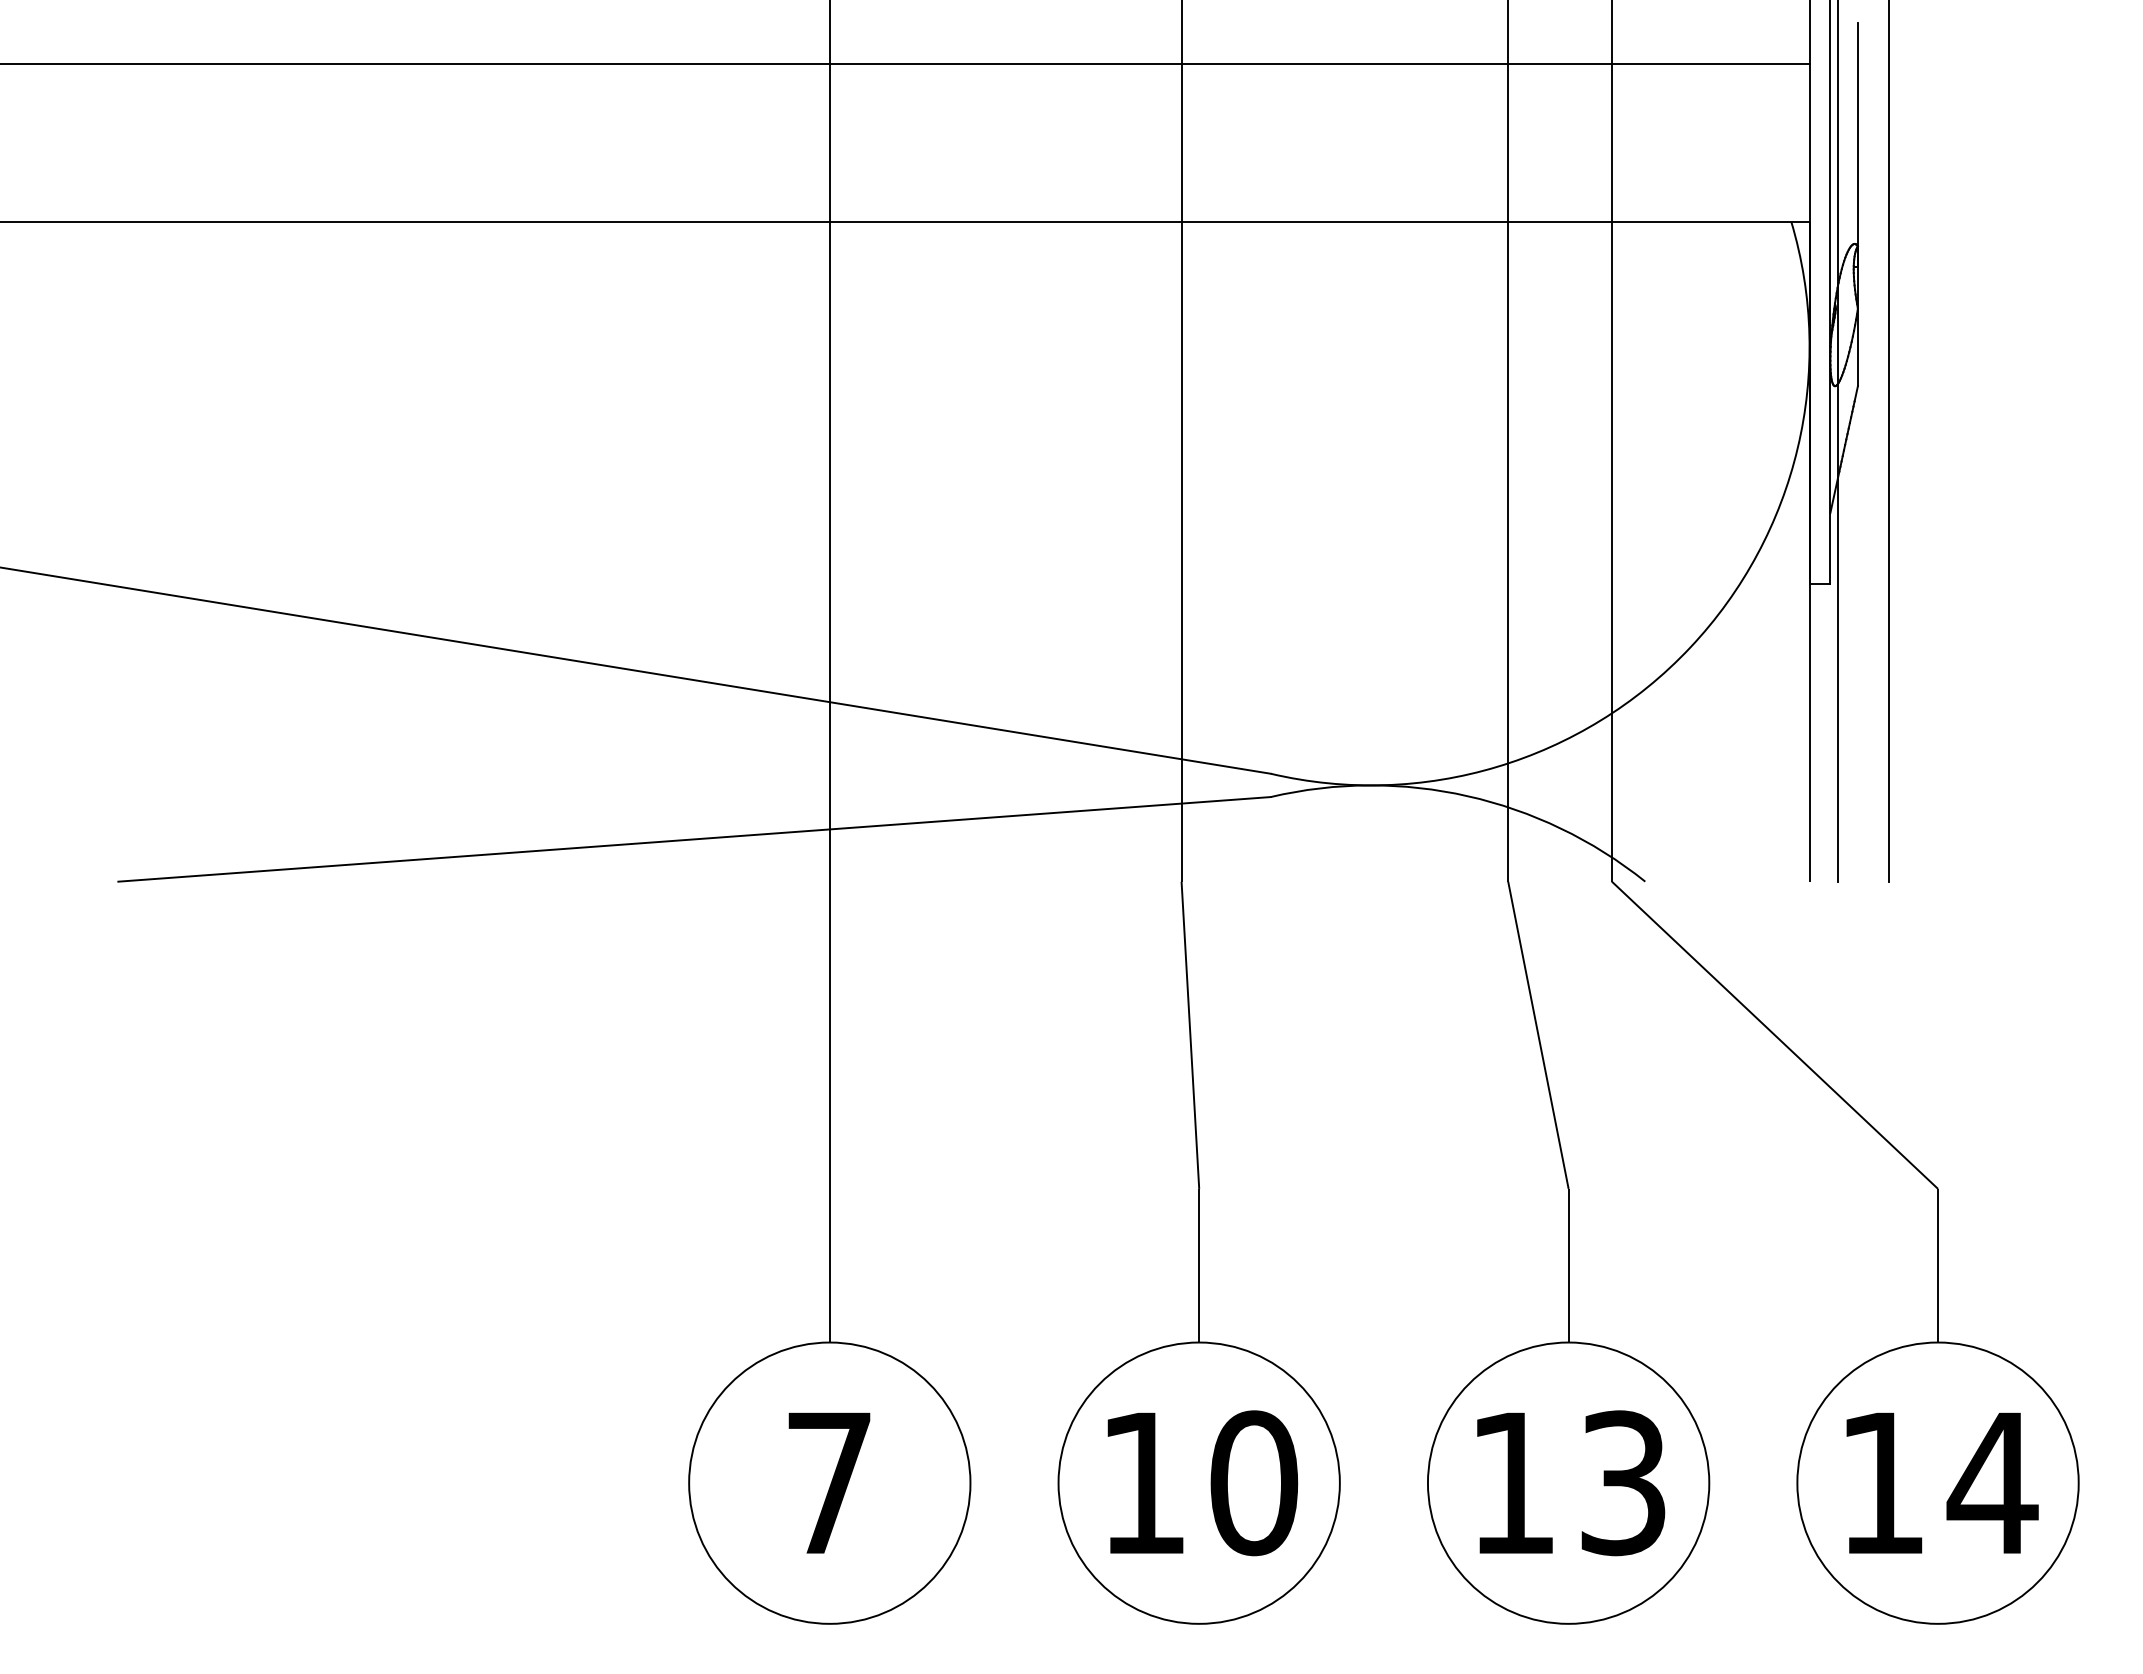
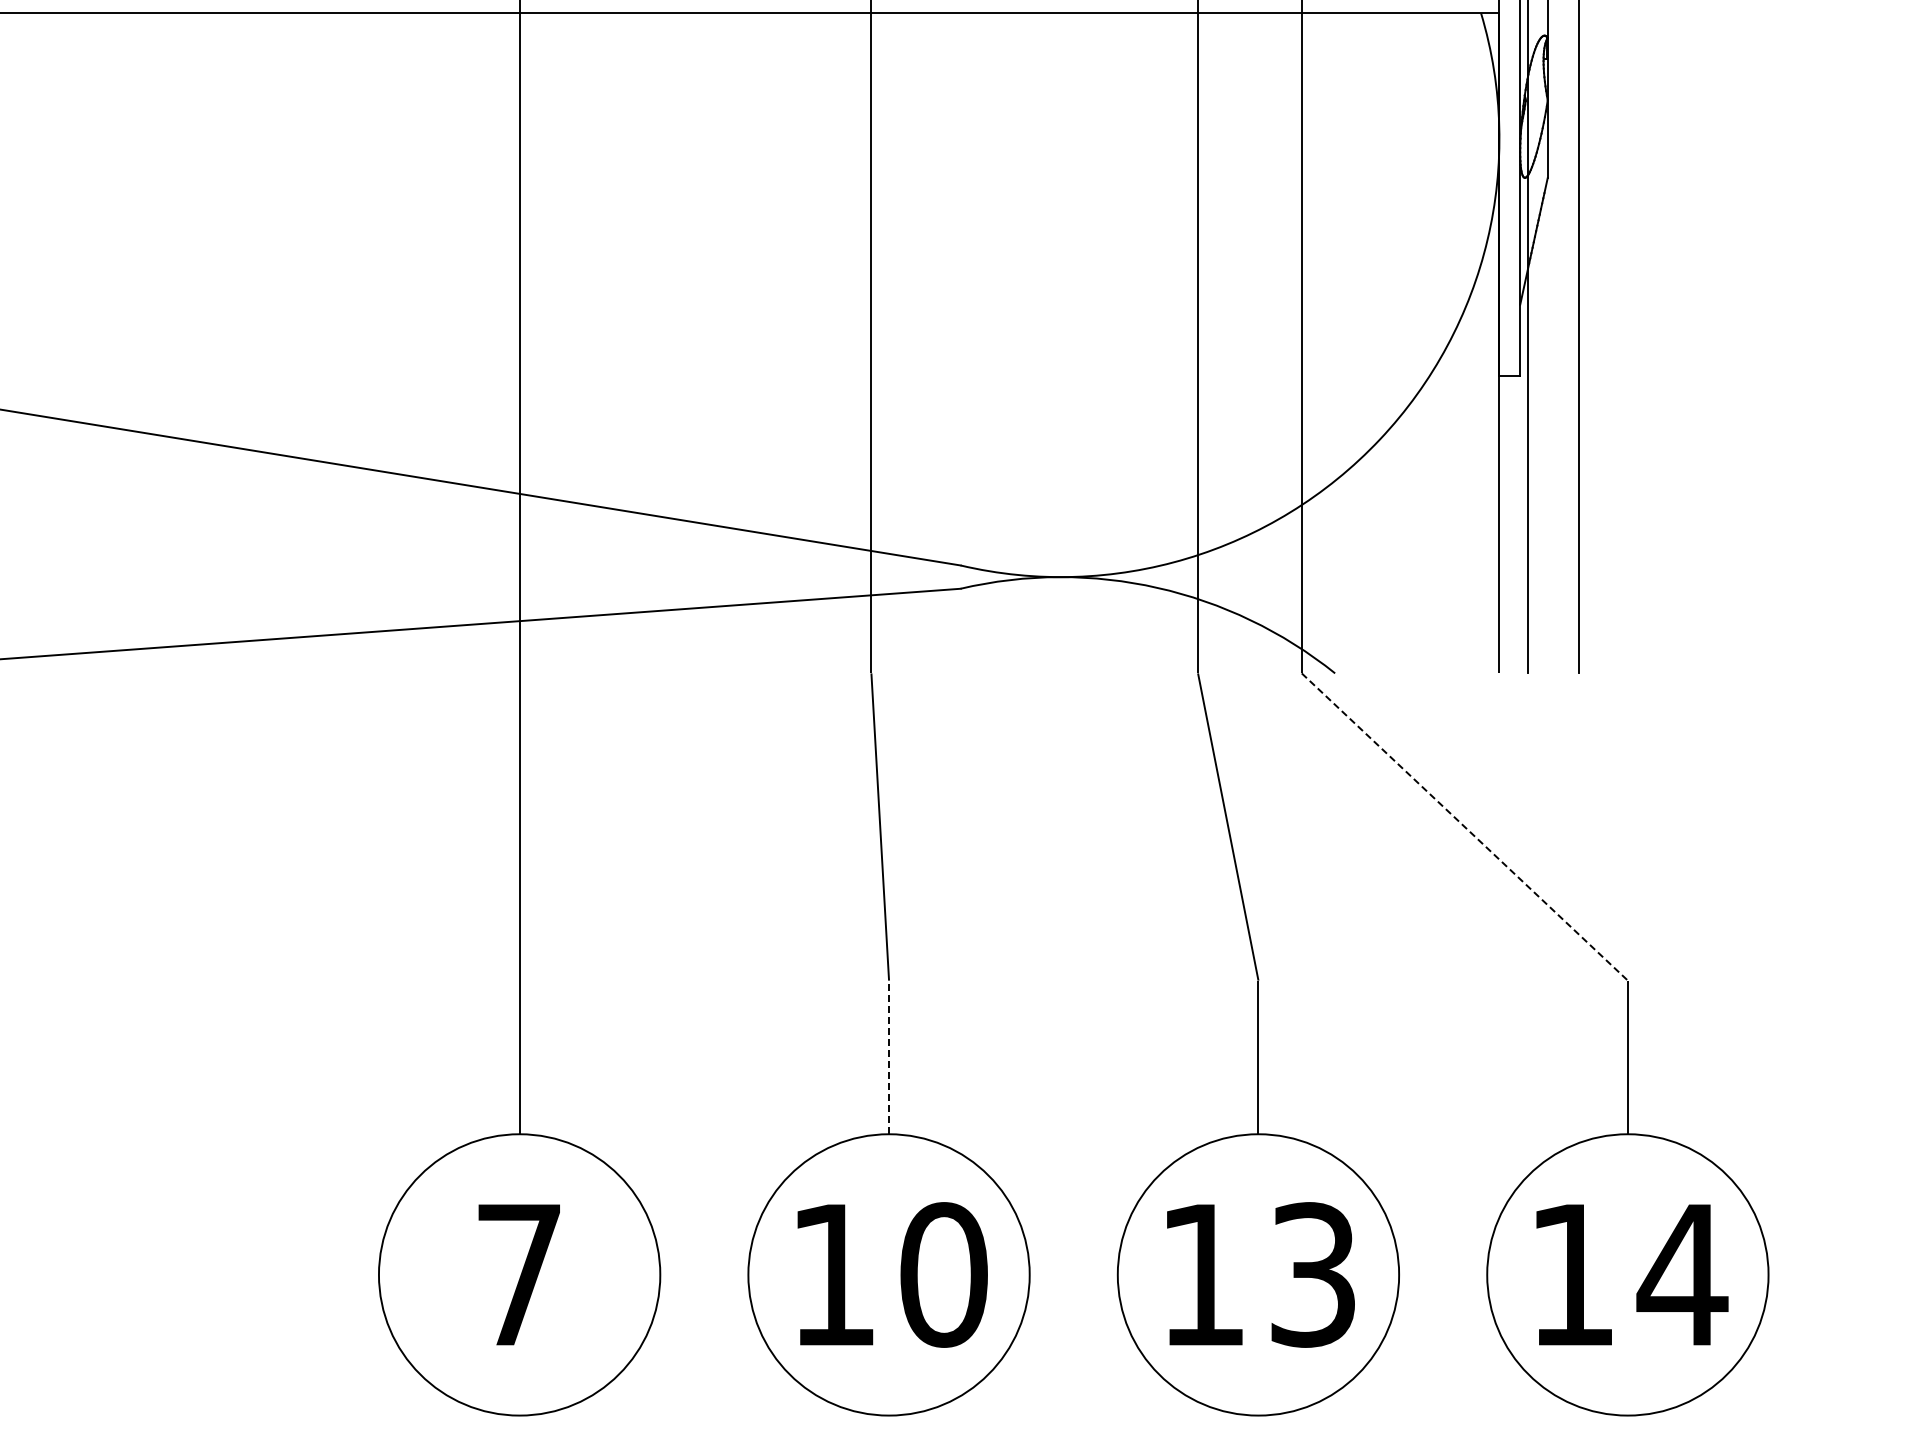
line: (1775, 1035) -> (1465, 827), solid -> dashed
line: (1199, 1265) -> (889, 1057), solid -> dashed

